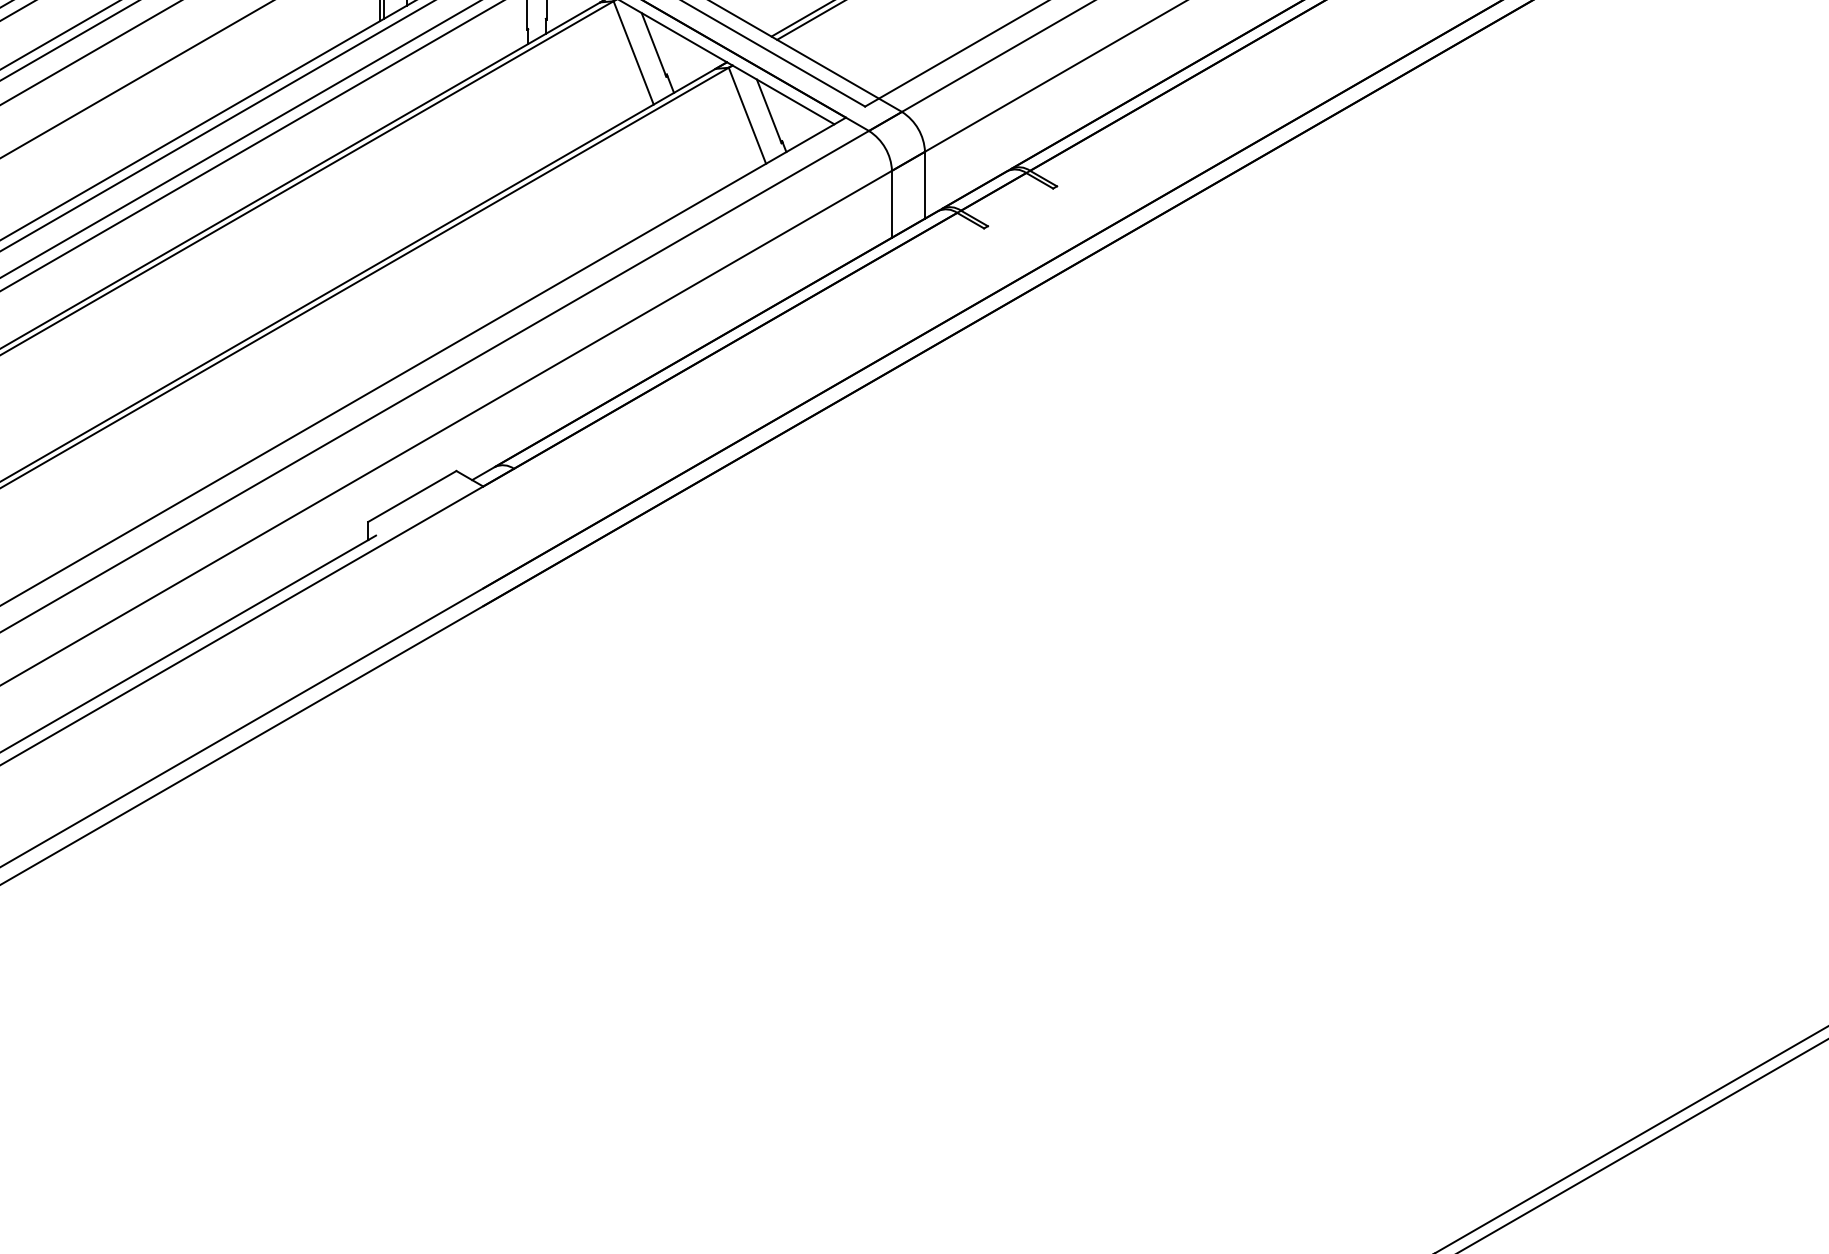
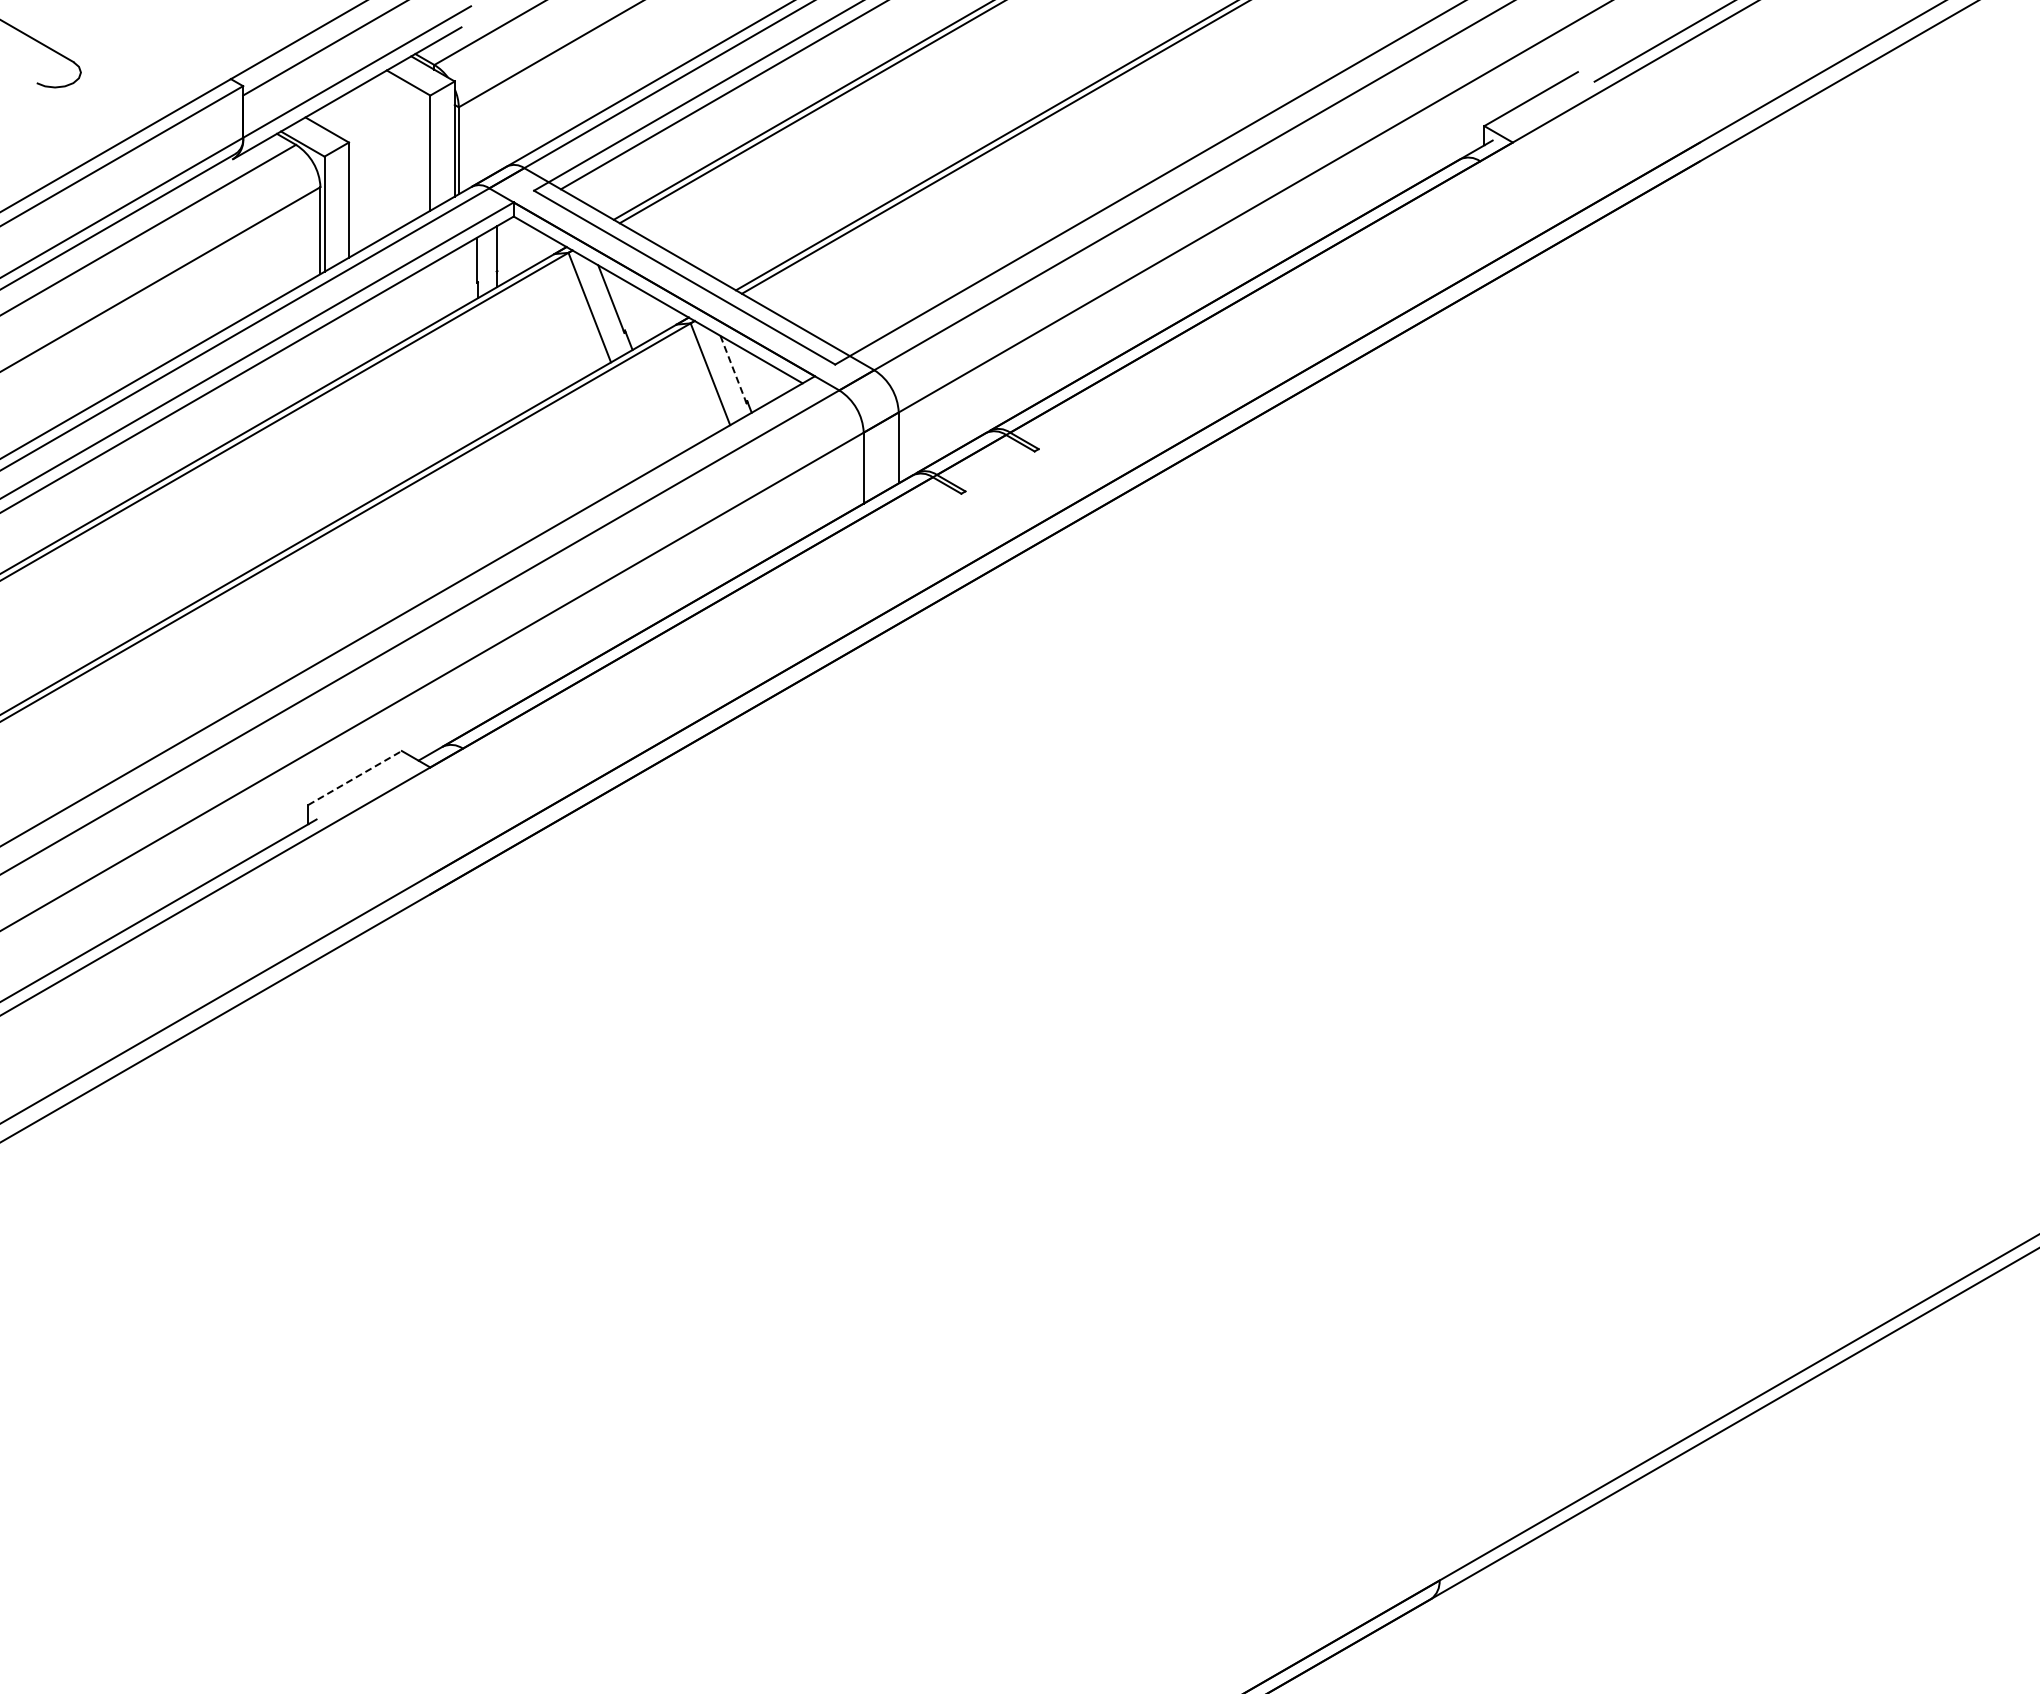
line: (769, 112) -> (733, 370), solid -> dashed
line: (412, 495) -> (355, 777), solid -> dashed

